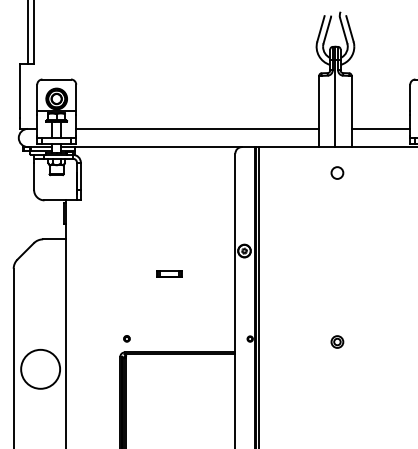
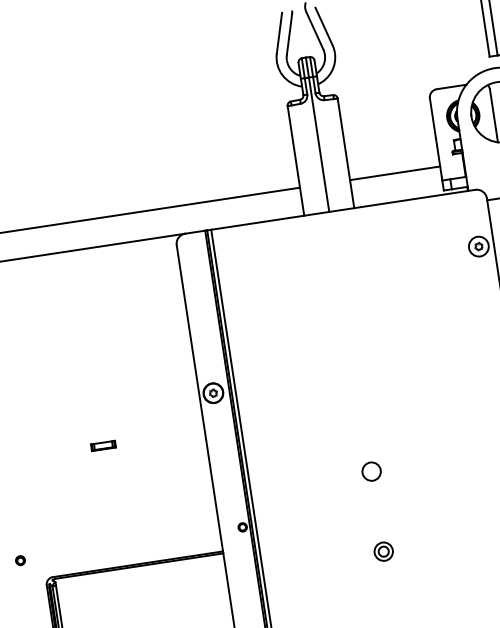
circle: (337, 172) -> (371, 470), moved
part: (169, 273) -> (103, 445), size x0.62
part: (126, 338) -> (19, 560), moved
part: (337, 341) -> (383, 550), moved

